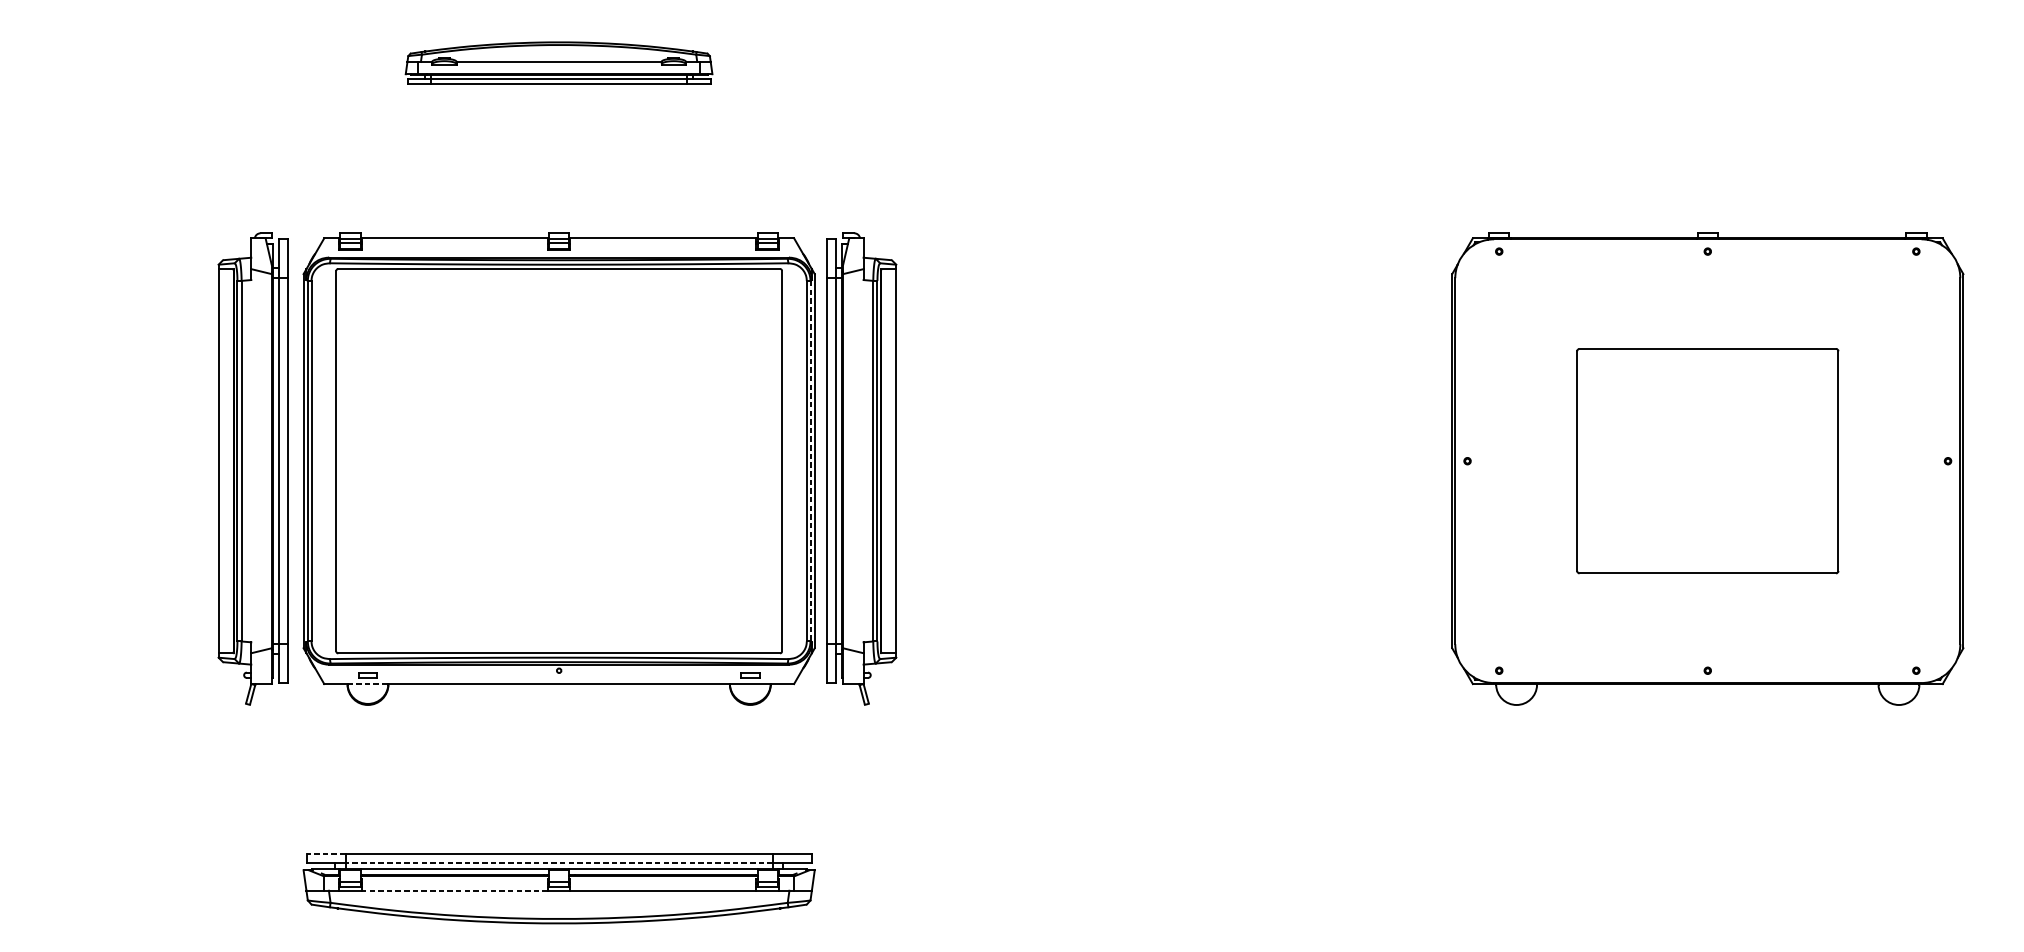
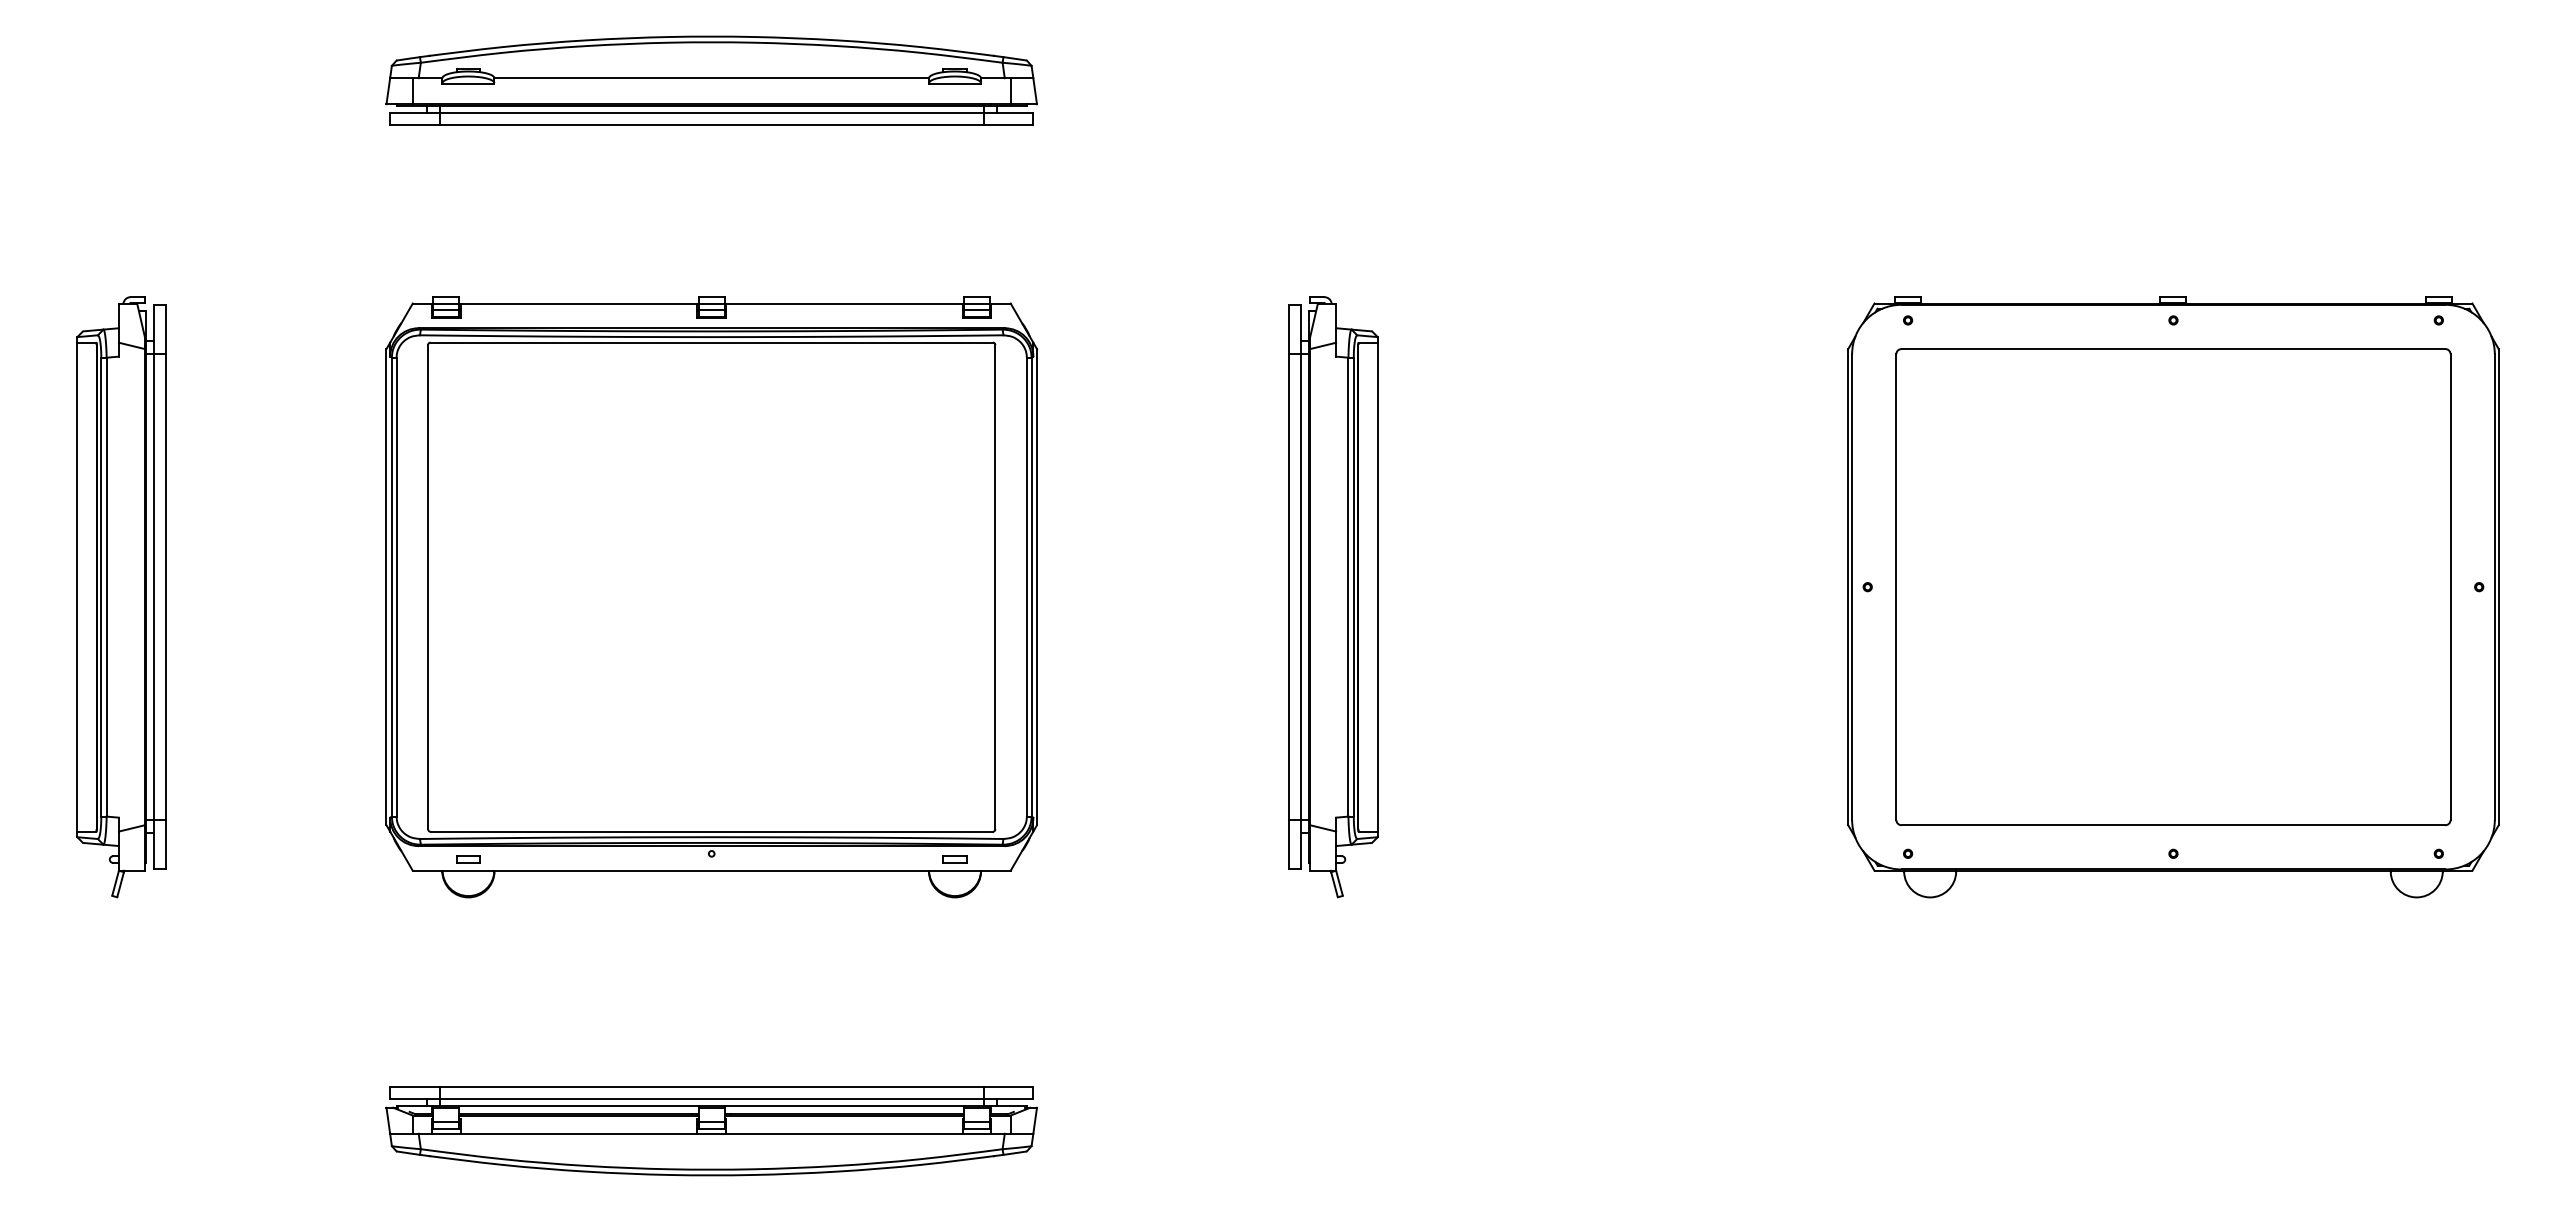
part: (558, 63) -> (711, 80), size x1.67
part: (1707, 460) -> (2173, 586), size x1.67
line: (810, 461) -> (1031, 587), dashed -> solid
part: (253, 469) -> (121, 597), moved
part: (861, 469) -> (1333, 597), moved
line: (368, 683) -> (468, 870), dashed -> solid
line: (326, 853) -> (415, 1086), dashed -> solid
line: (558, 863) -> (711, 1098), dashed -> solid
line: (454, 890) -> (578, 1133), dashed -> solid

